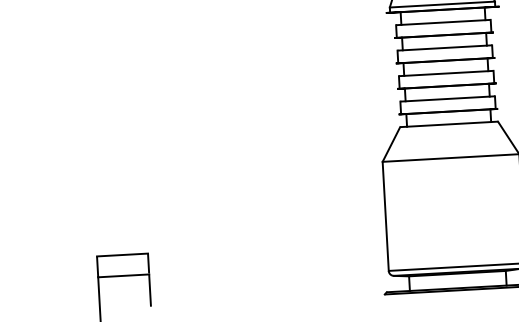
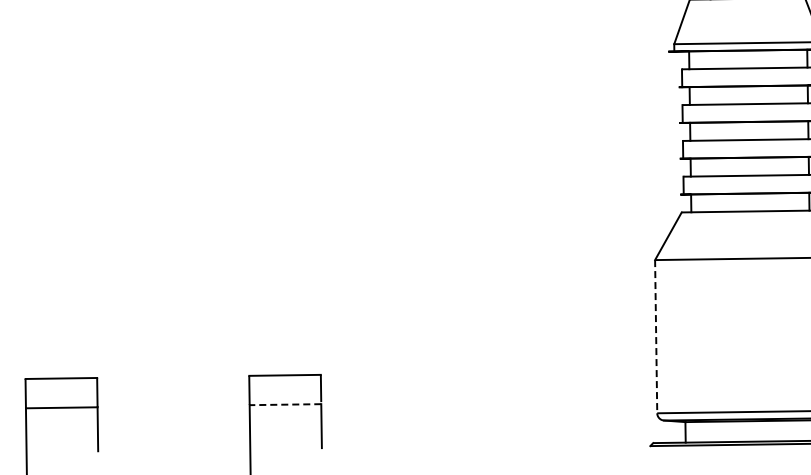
line: (385, 216) -> (656, 336), solid -> dashed
line: (123, 275) -> (285, 404), solid -> dashed

